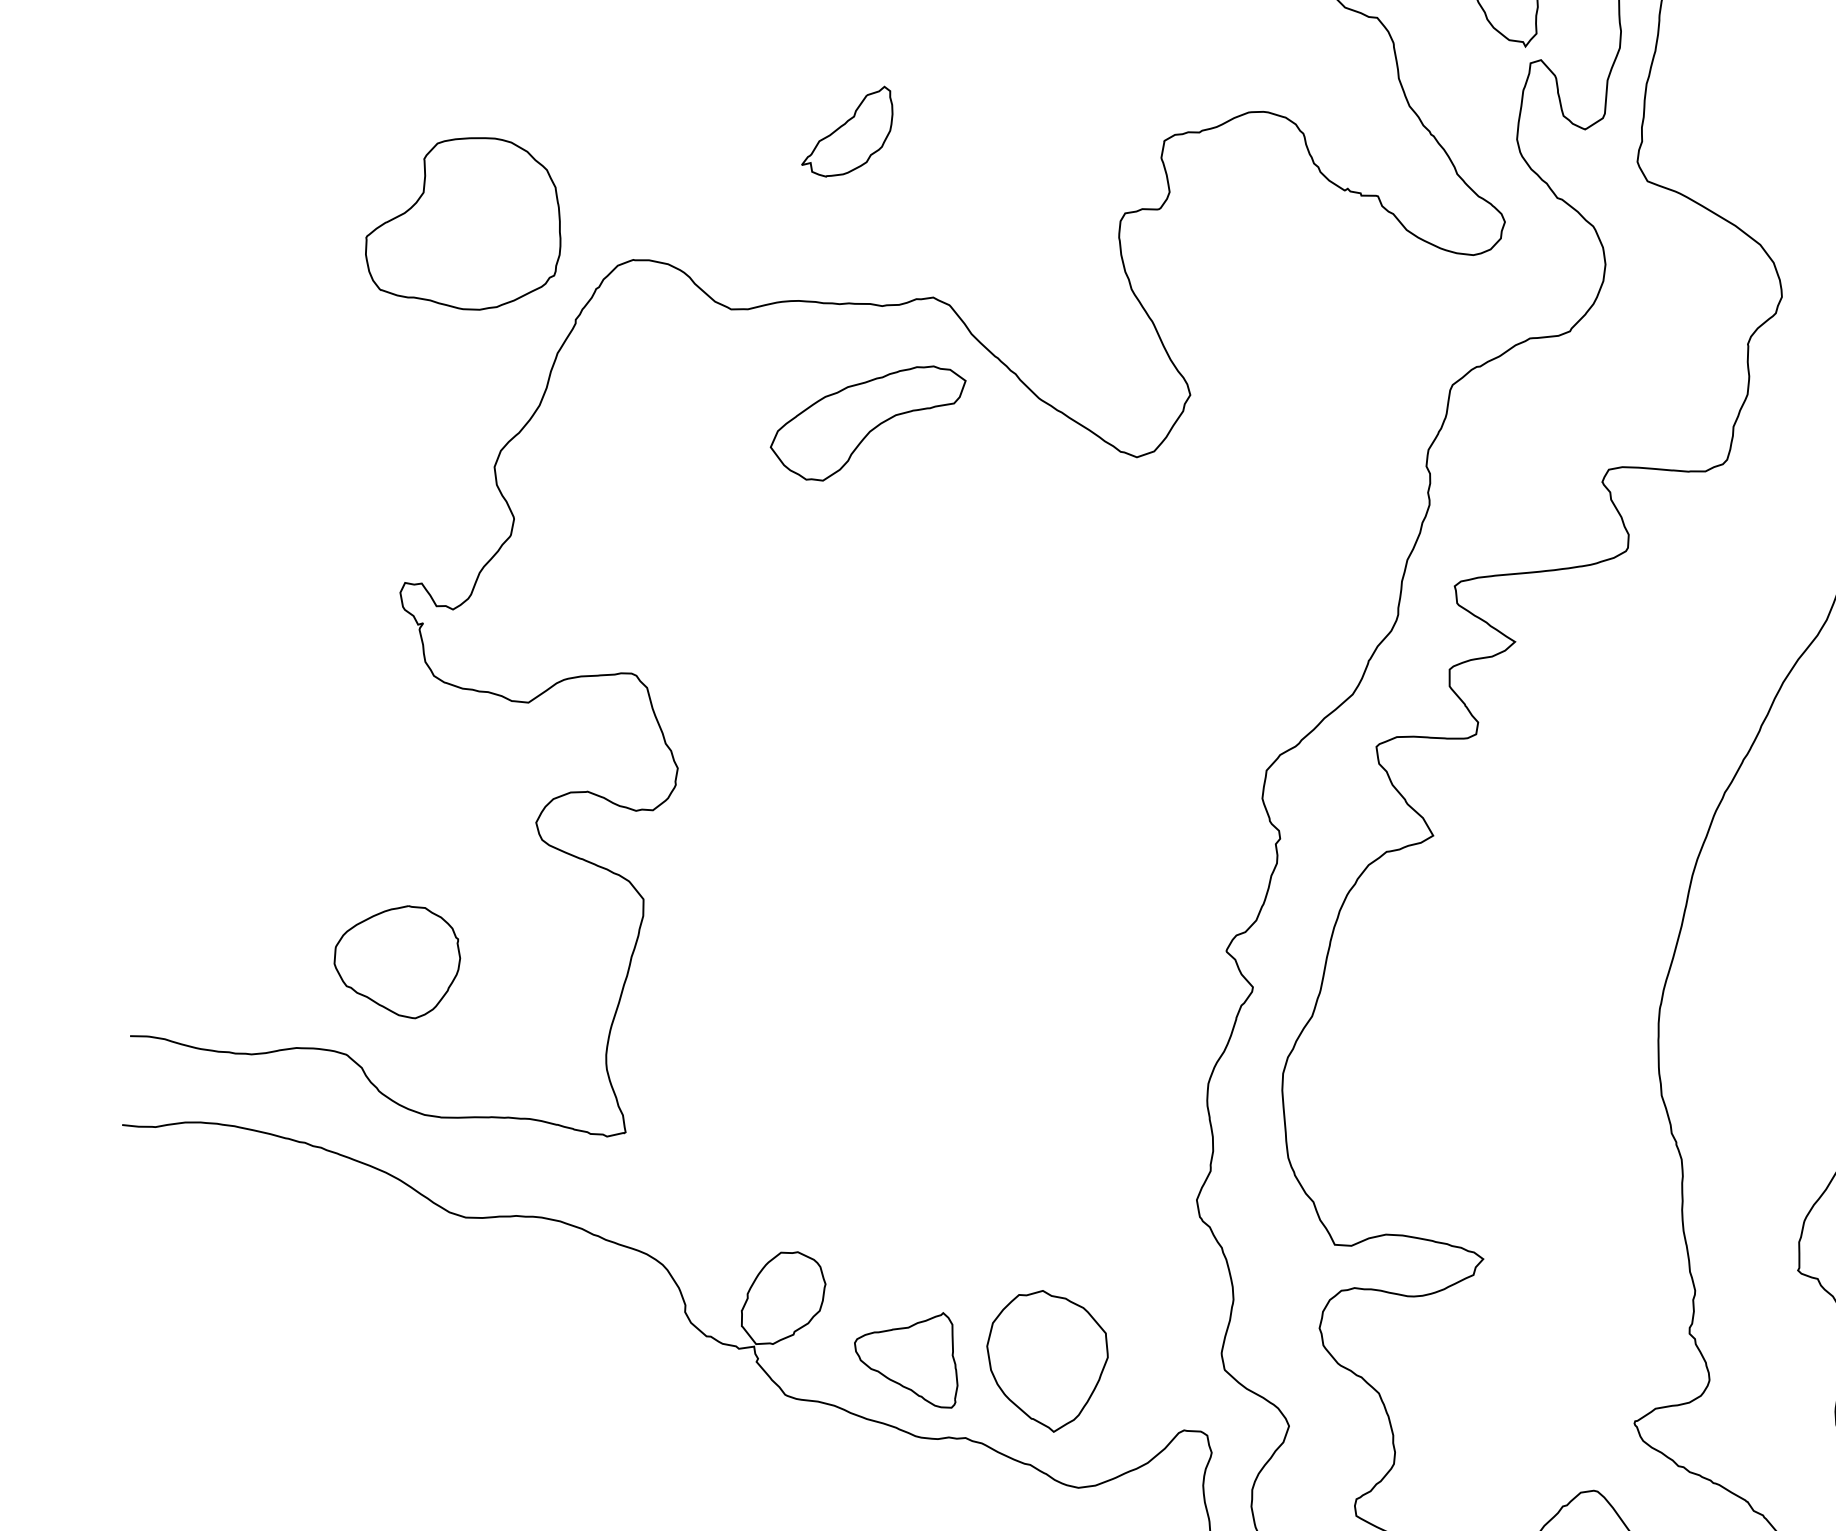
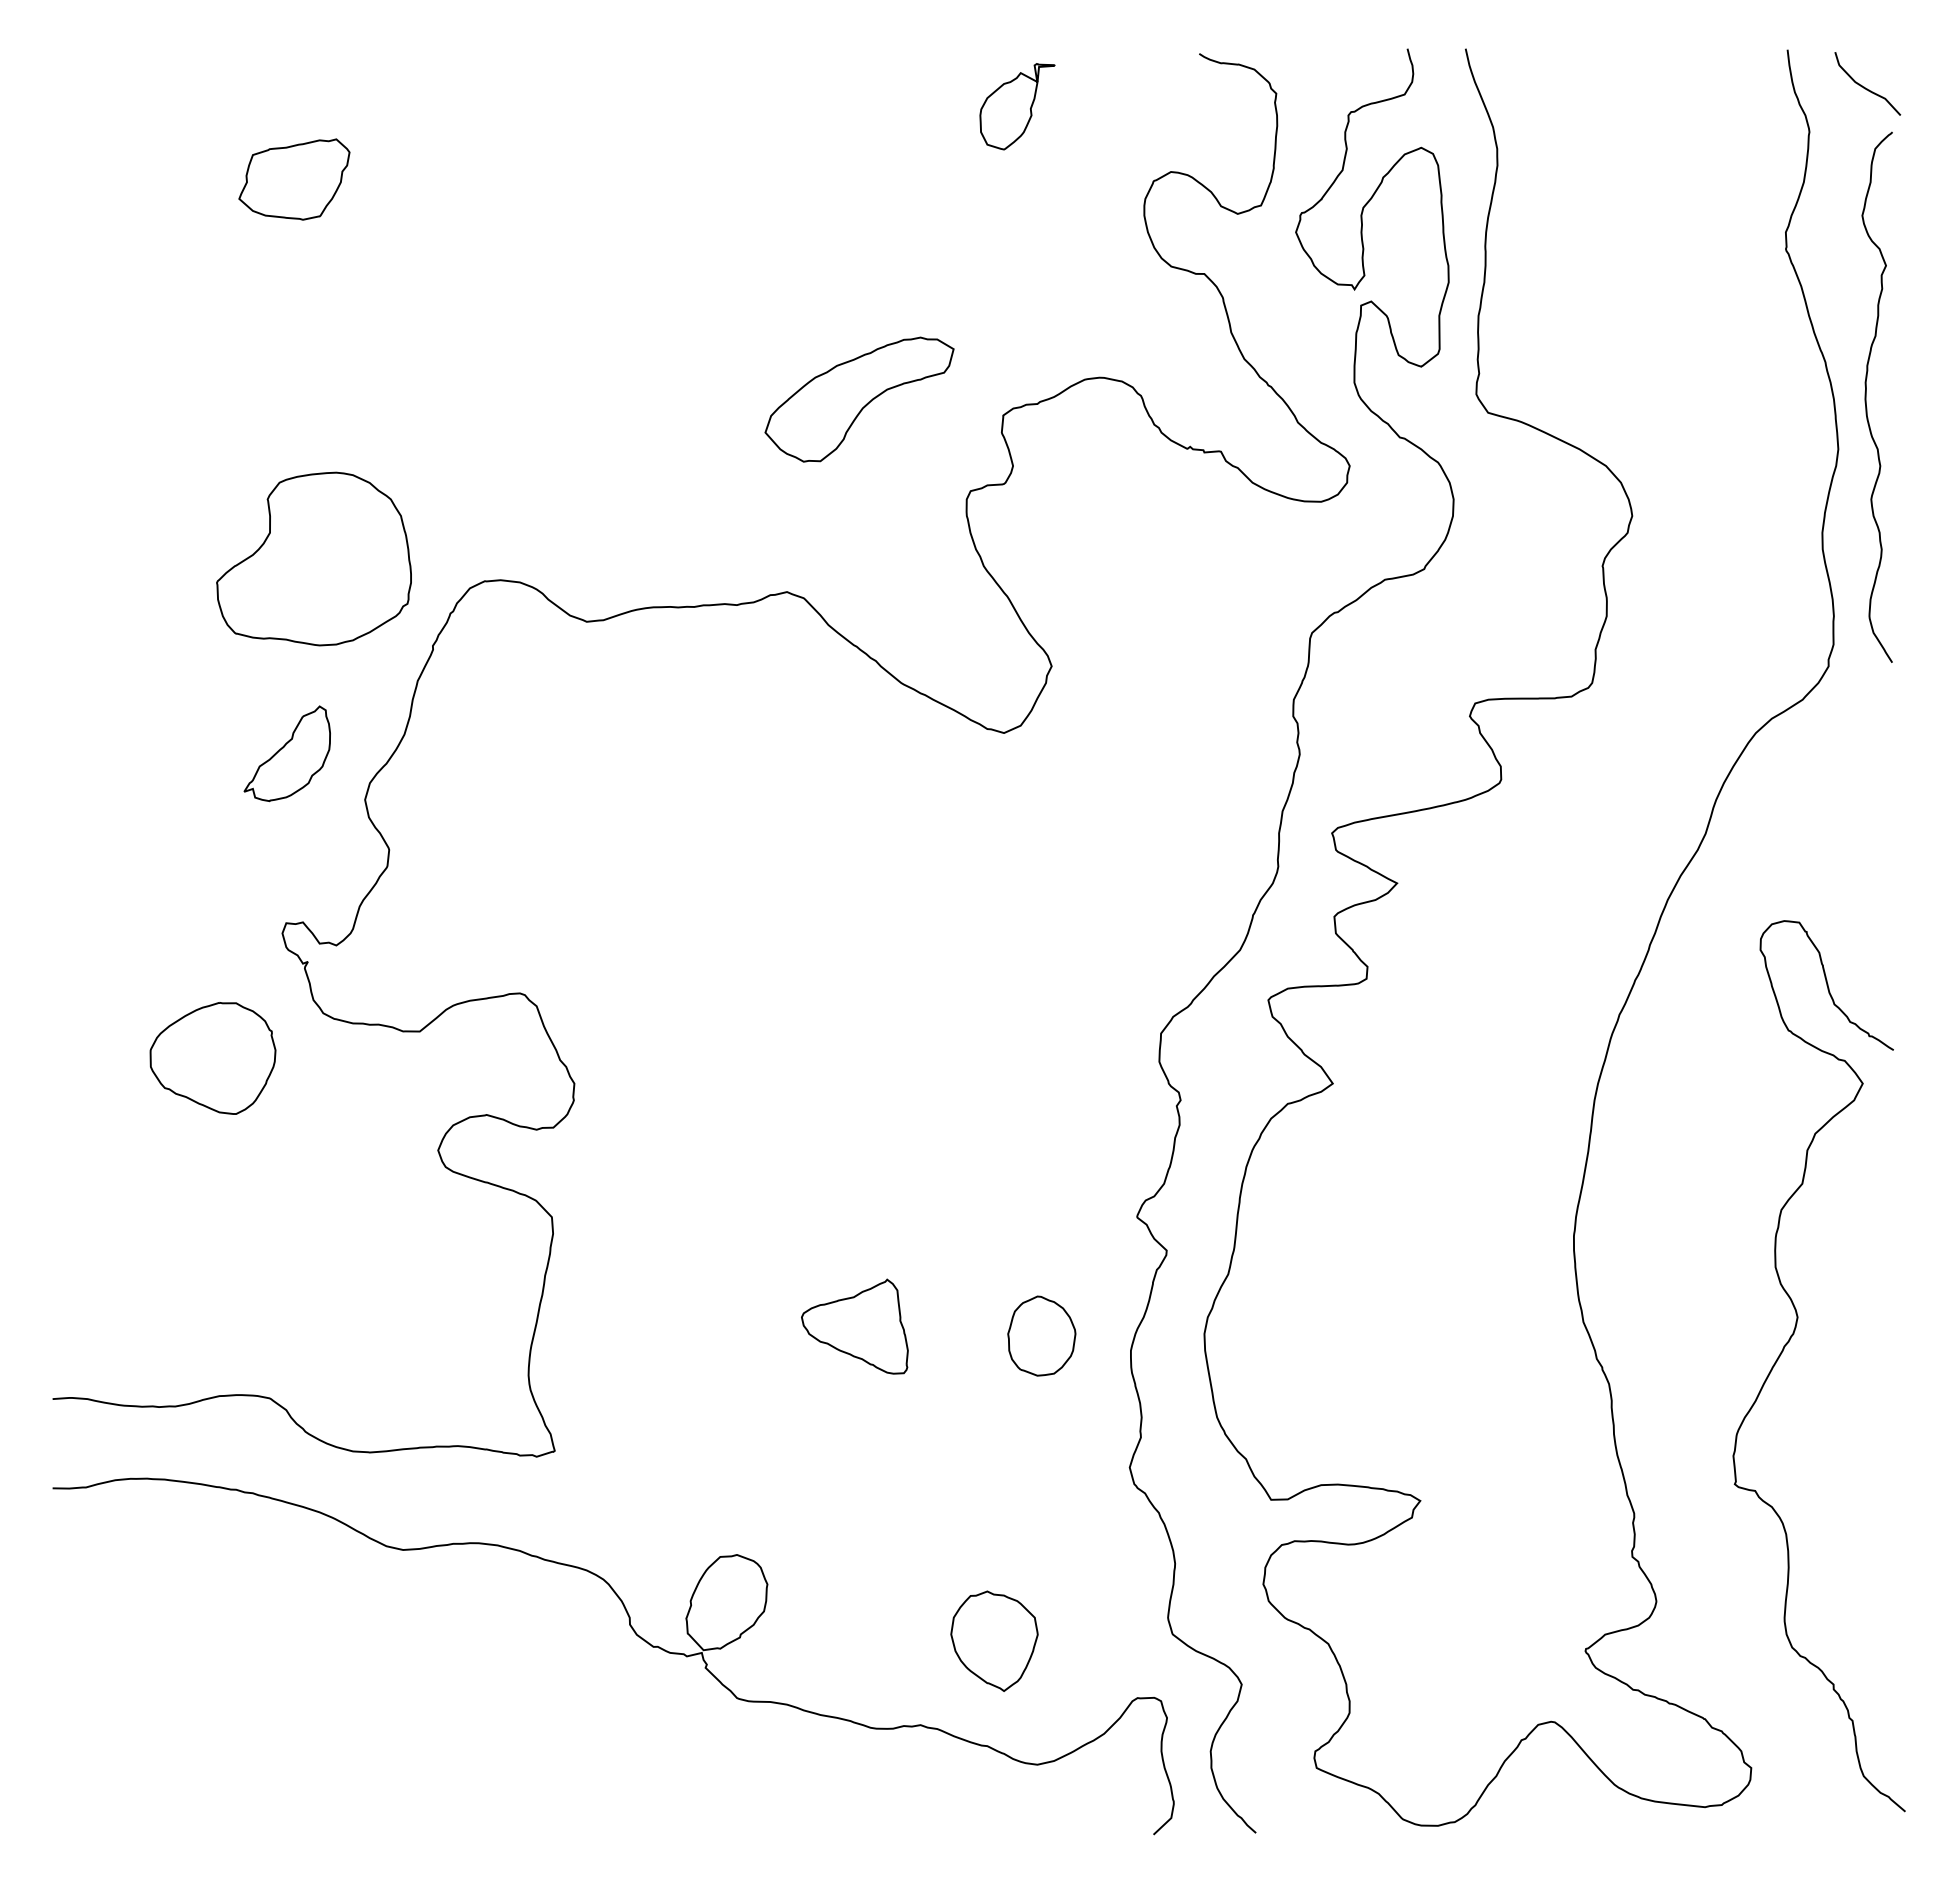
part: (847, 130) -> (286, 753), moved
part: (867, 422) -> (859, 399), moved
part: (396, 960) -> (212, 1058), moved
part: (1120, 1060) -> (1041, 1335), added
part: (906, 1356) -> (854, 1326), moved
part: (1046, 1360) -> (994, 1640), size x0.71

